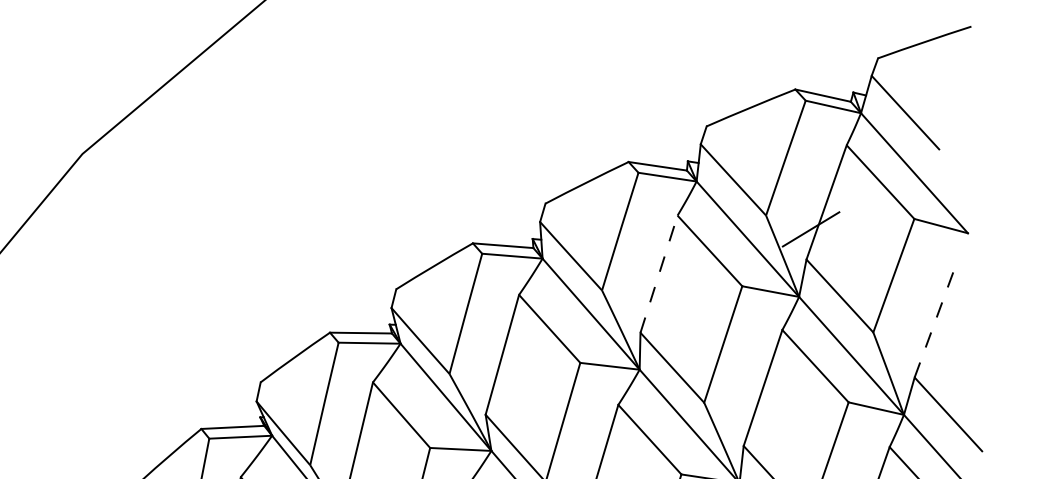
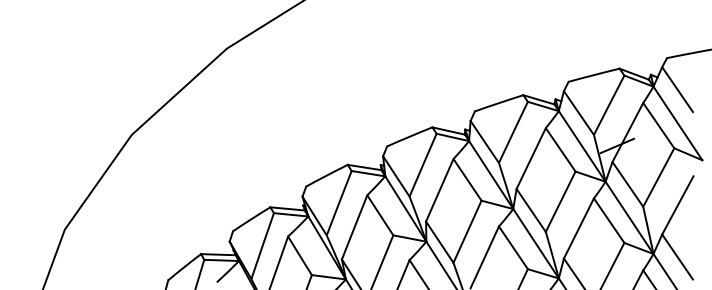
line: (659, 273) -> (531, 158), dashed -> solid
line: (936, 321) -> (678, 205), dashed -> solid

